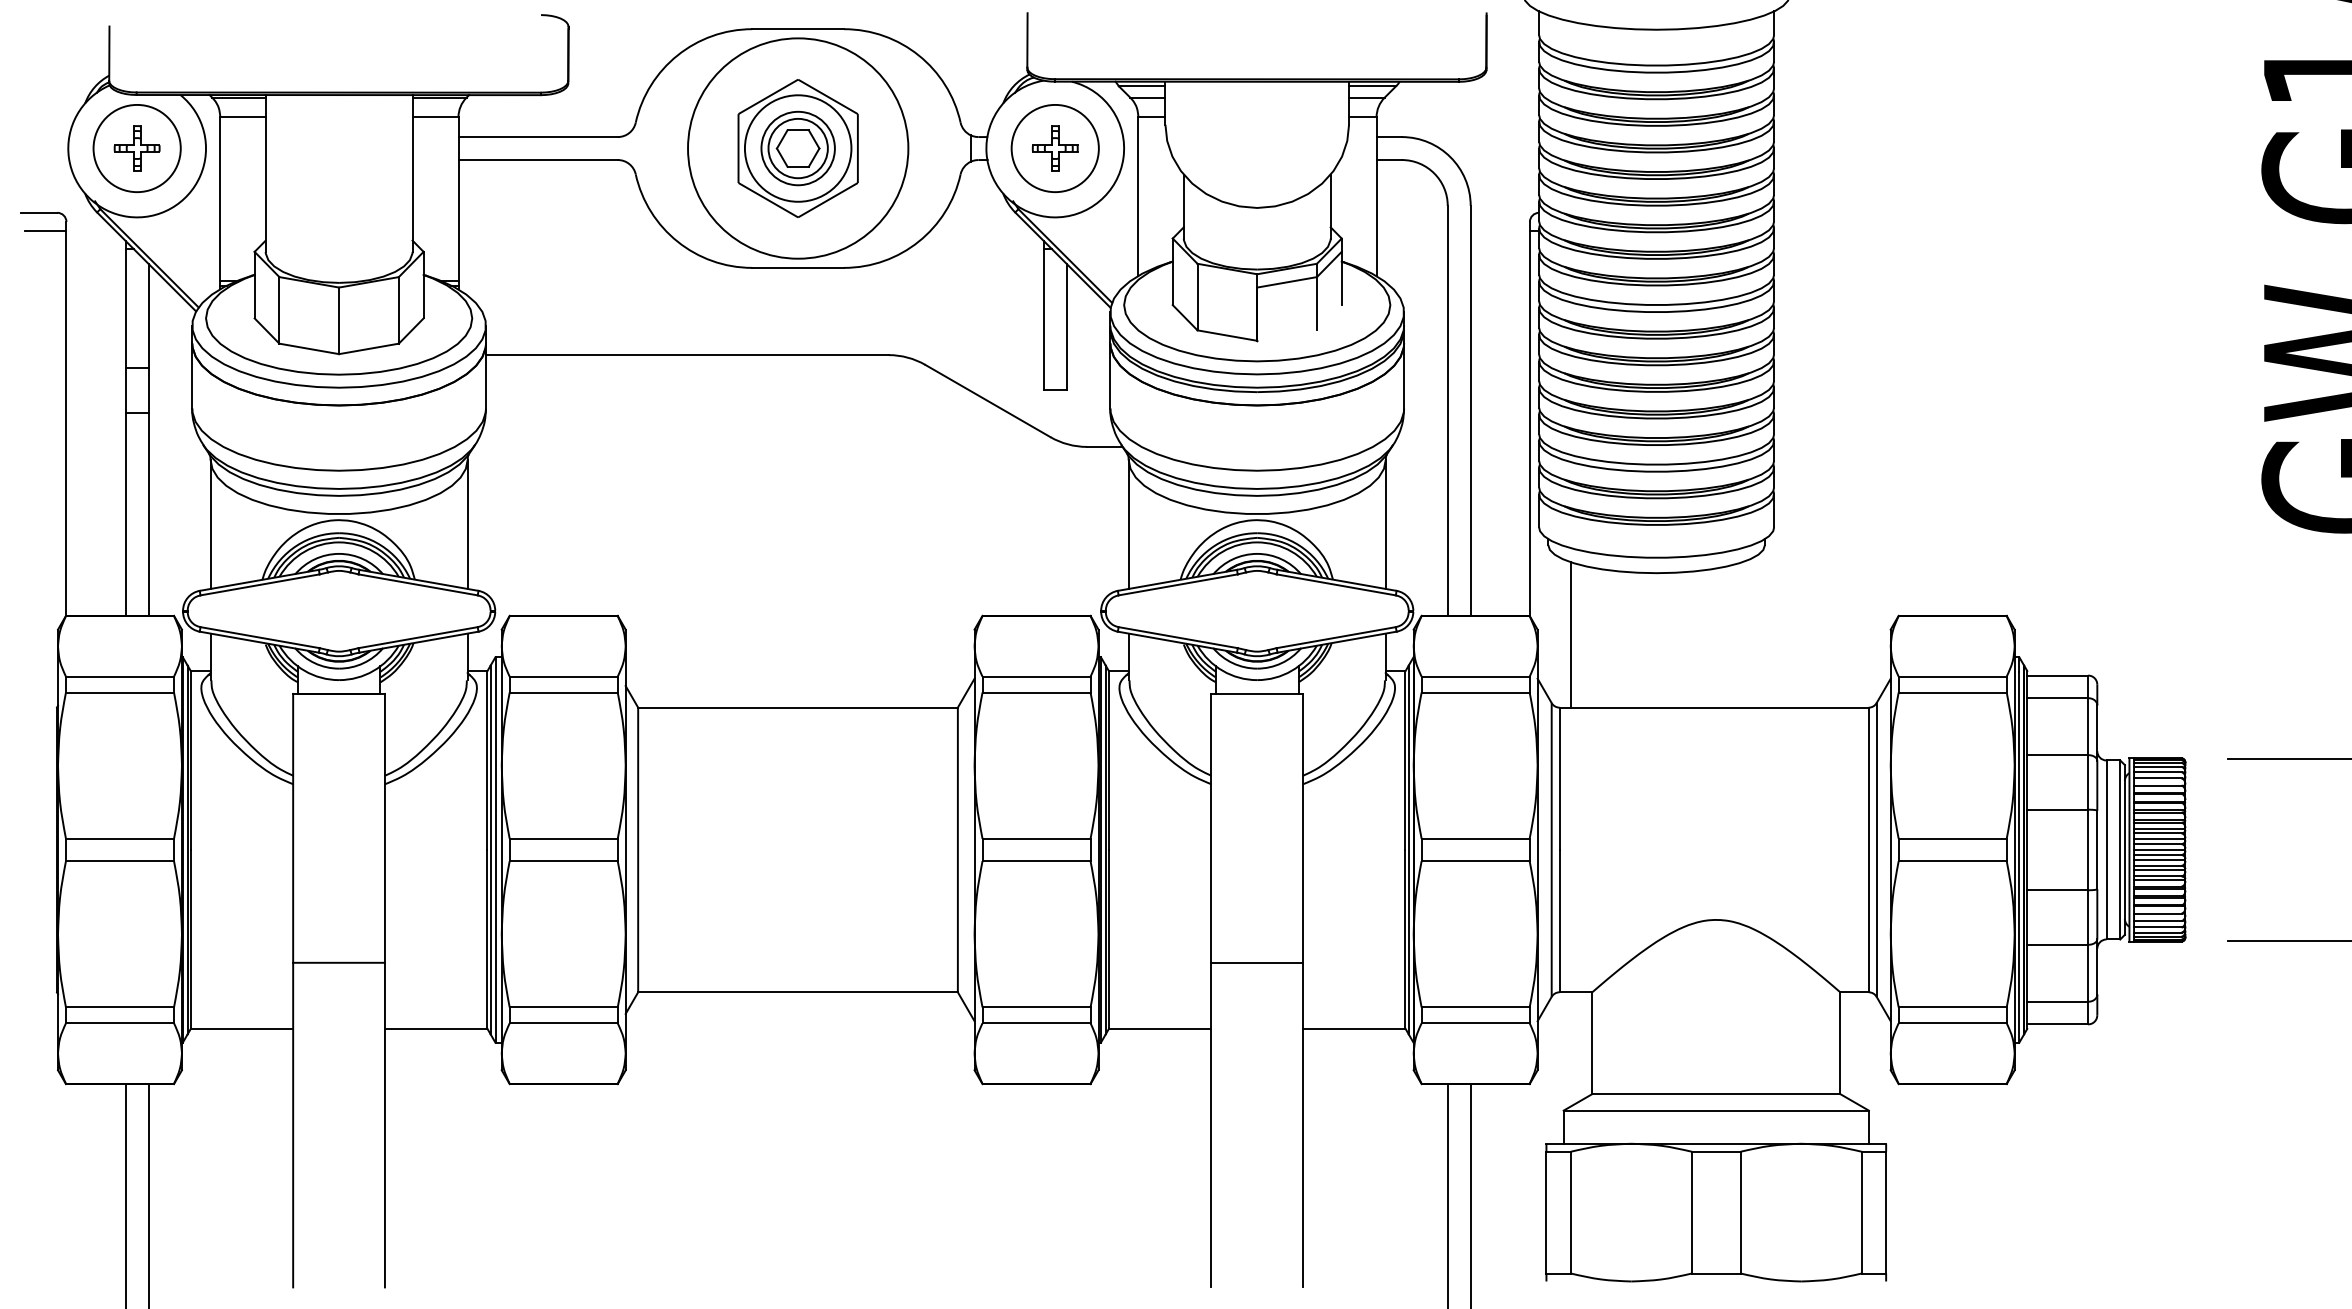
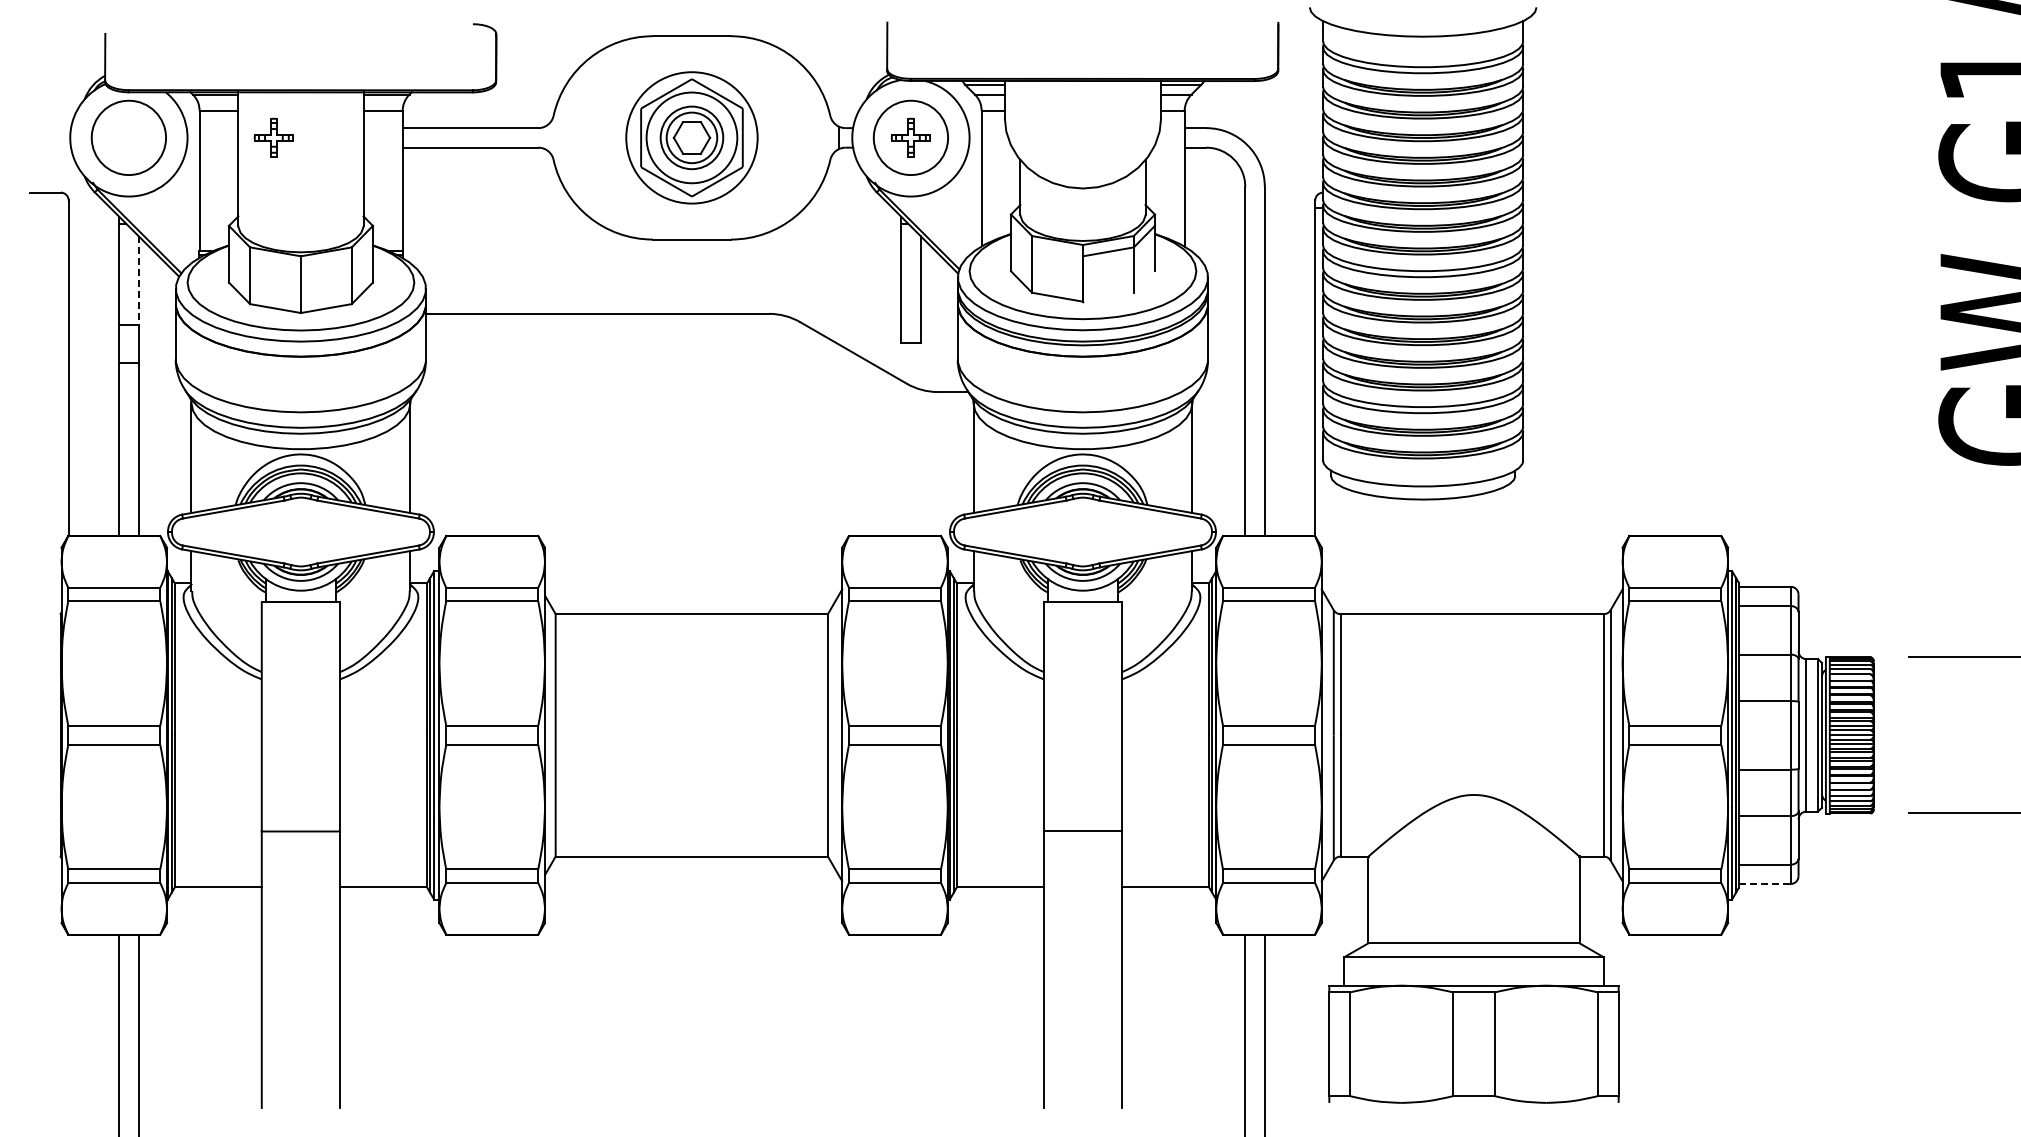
part: (136, 148) -> (273, 137), moved
circle: (797, 148) -> (691, 137), size x0.7
line: (45, 231) -> (50, 208), removed
line: (148, 317) -> (138, 281), solid -> dashed
line: (1571, 635) -> (1350, 552), removed
line: (2057, 1023) -> (1764, 883), solid -> dashed

